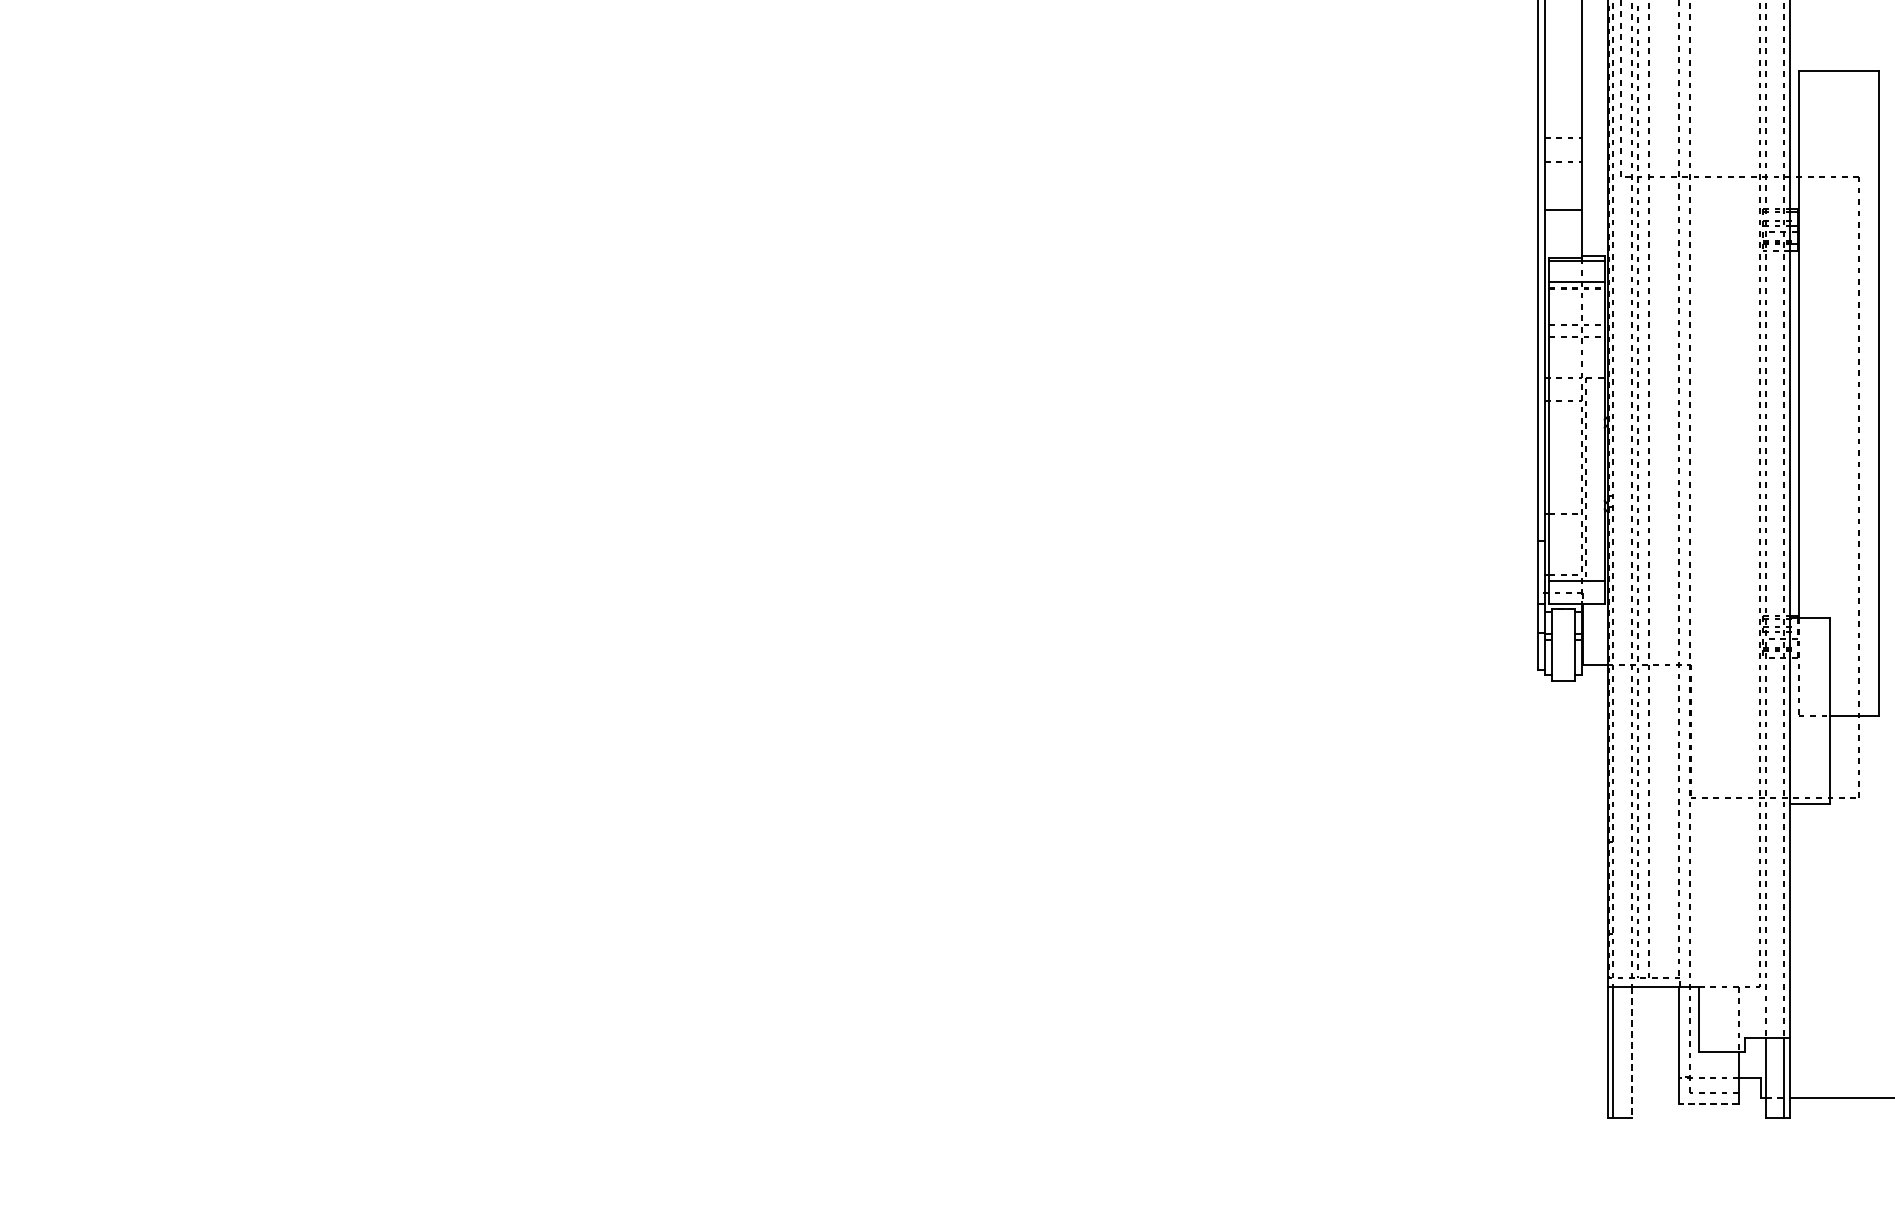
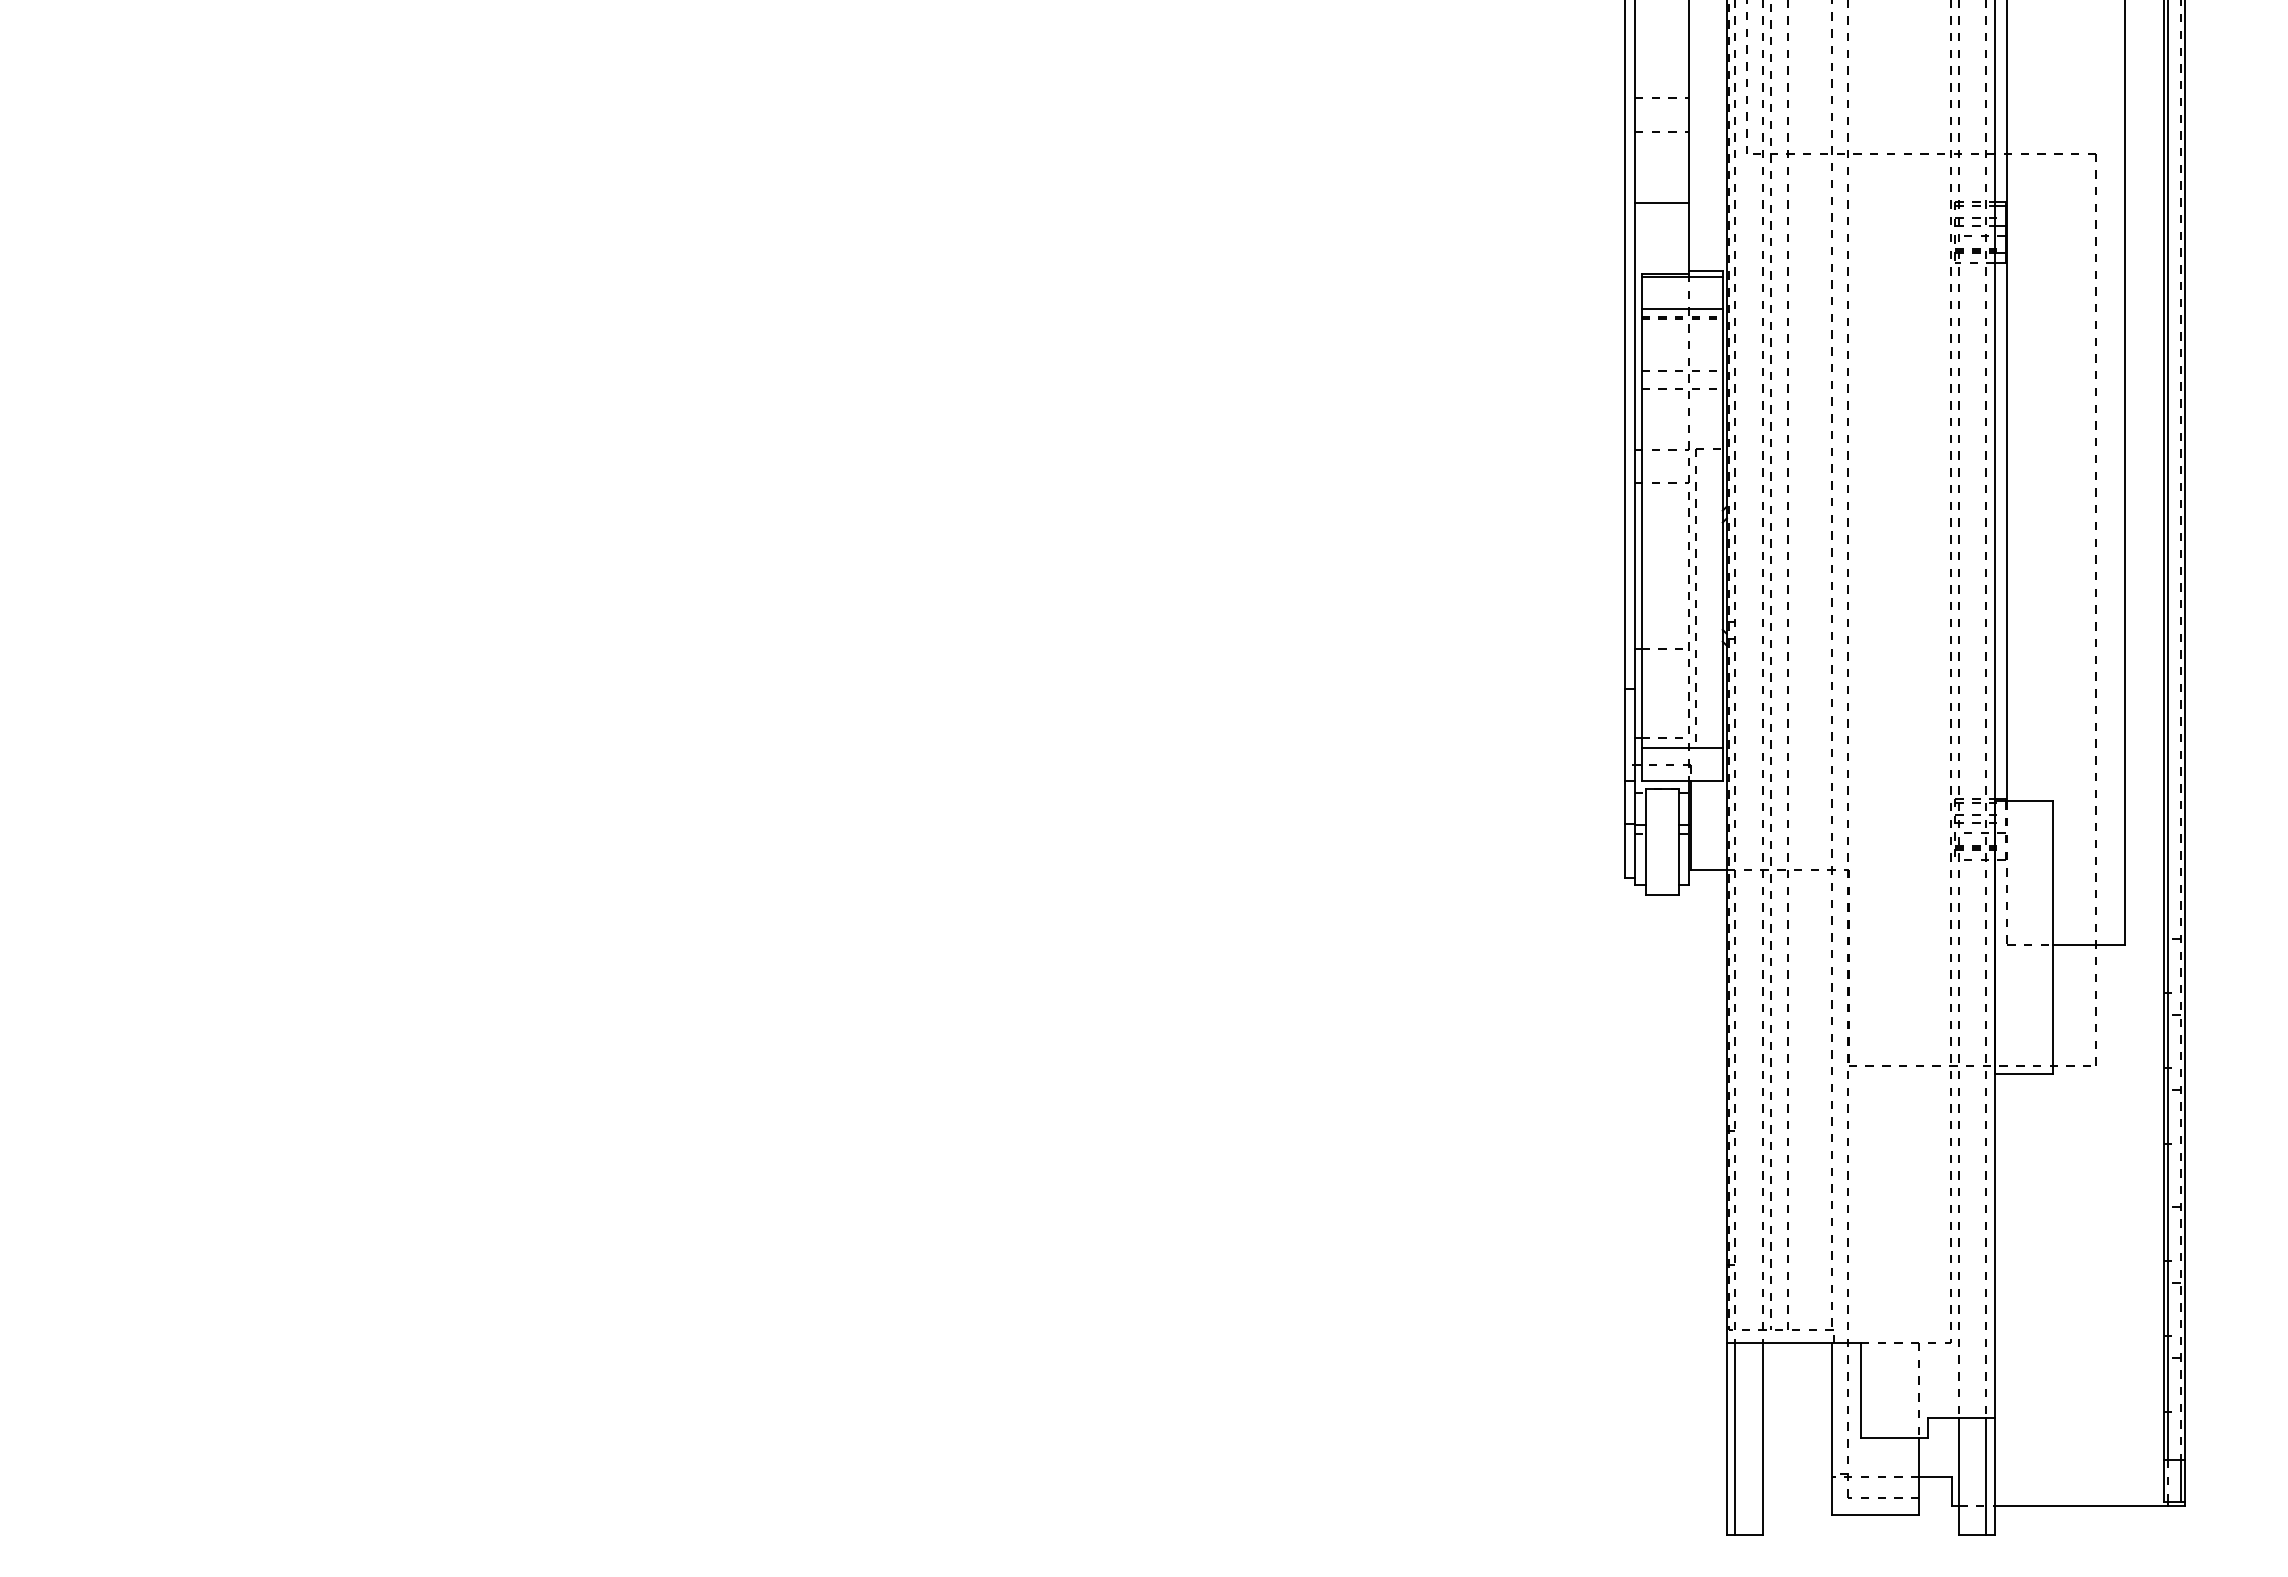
line: (1631, 1052) -> (1761, 1439), dashed -> solid
line: (1708, 1103) -> (1874, 1513), dashed -> solid

